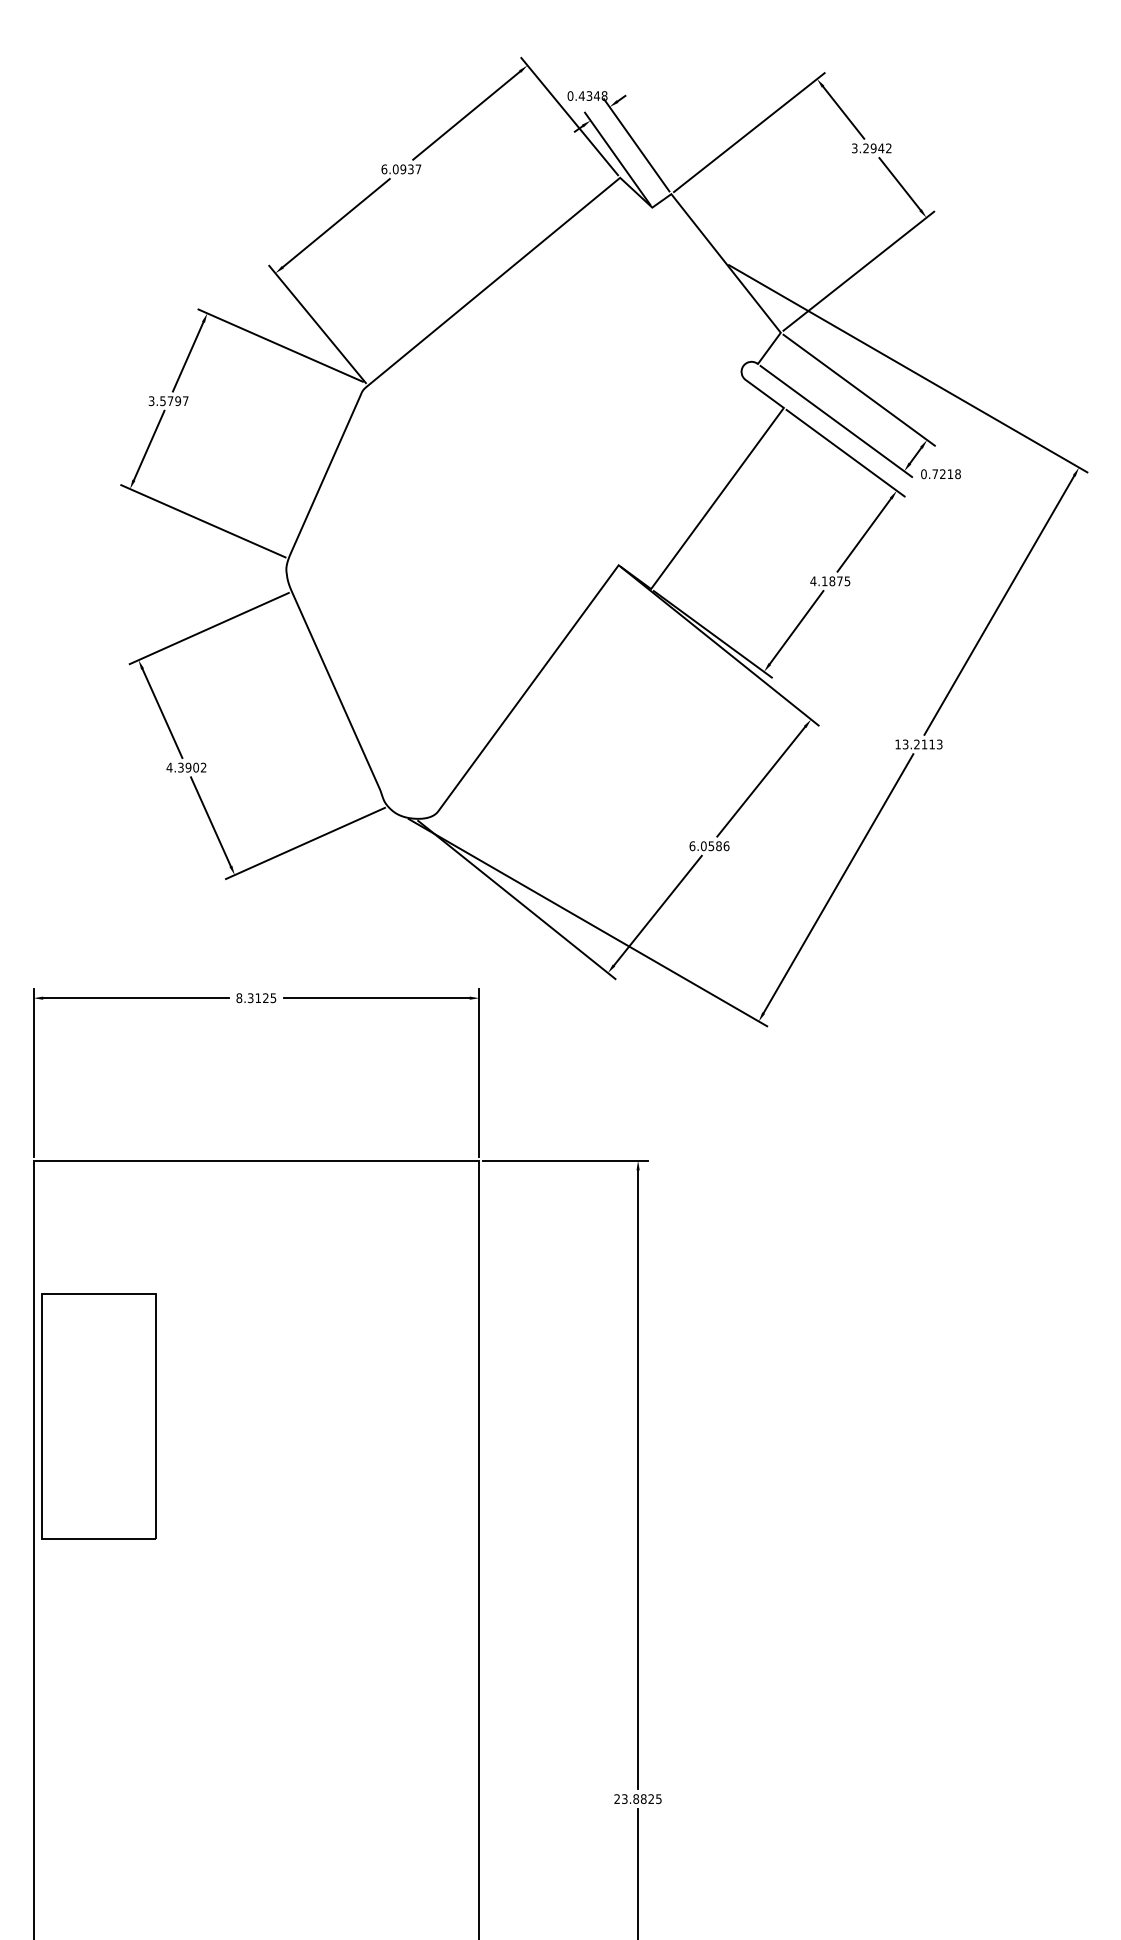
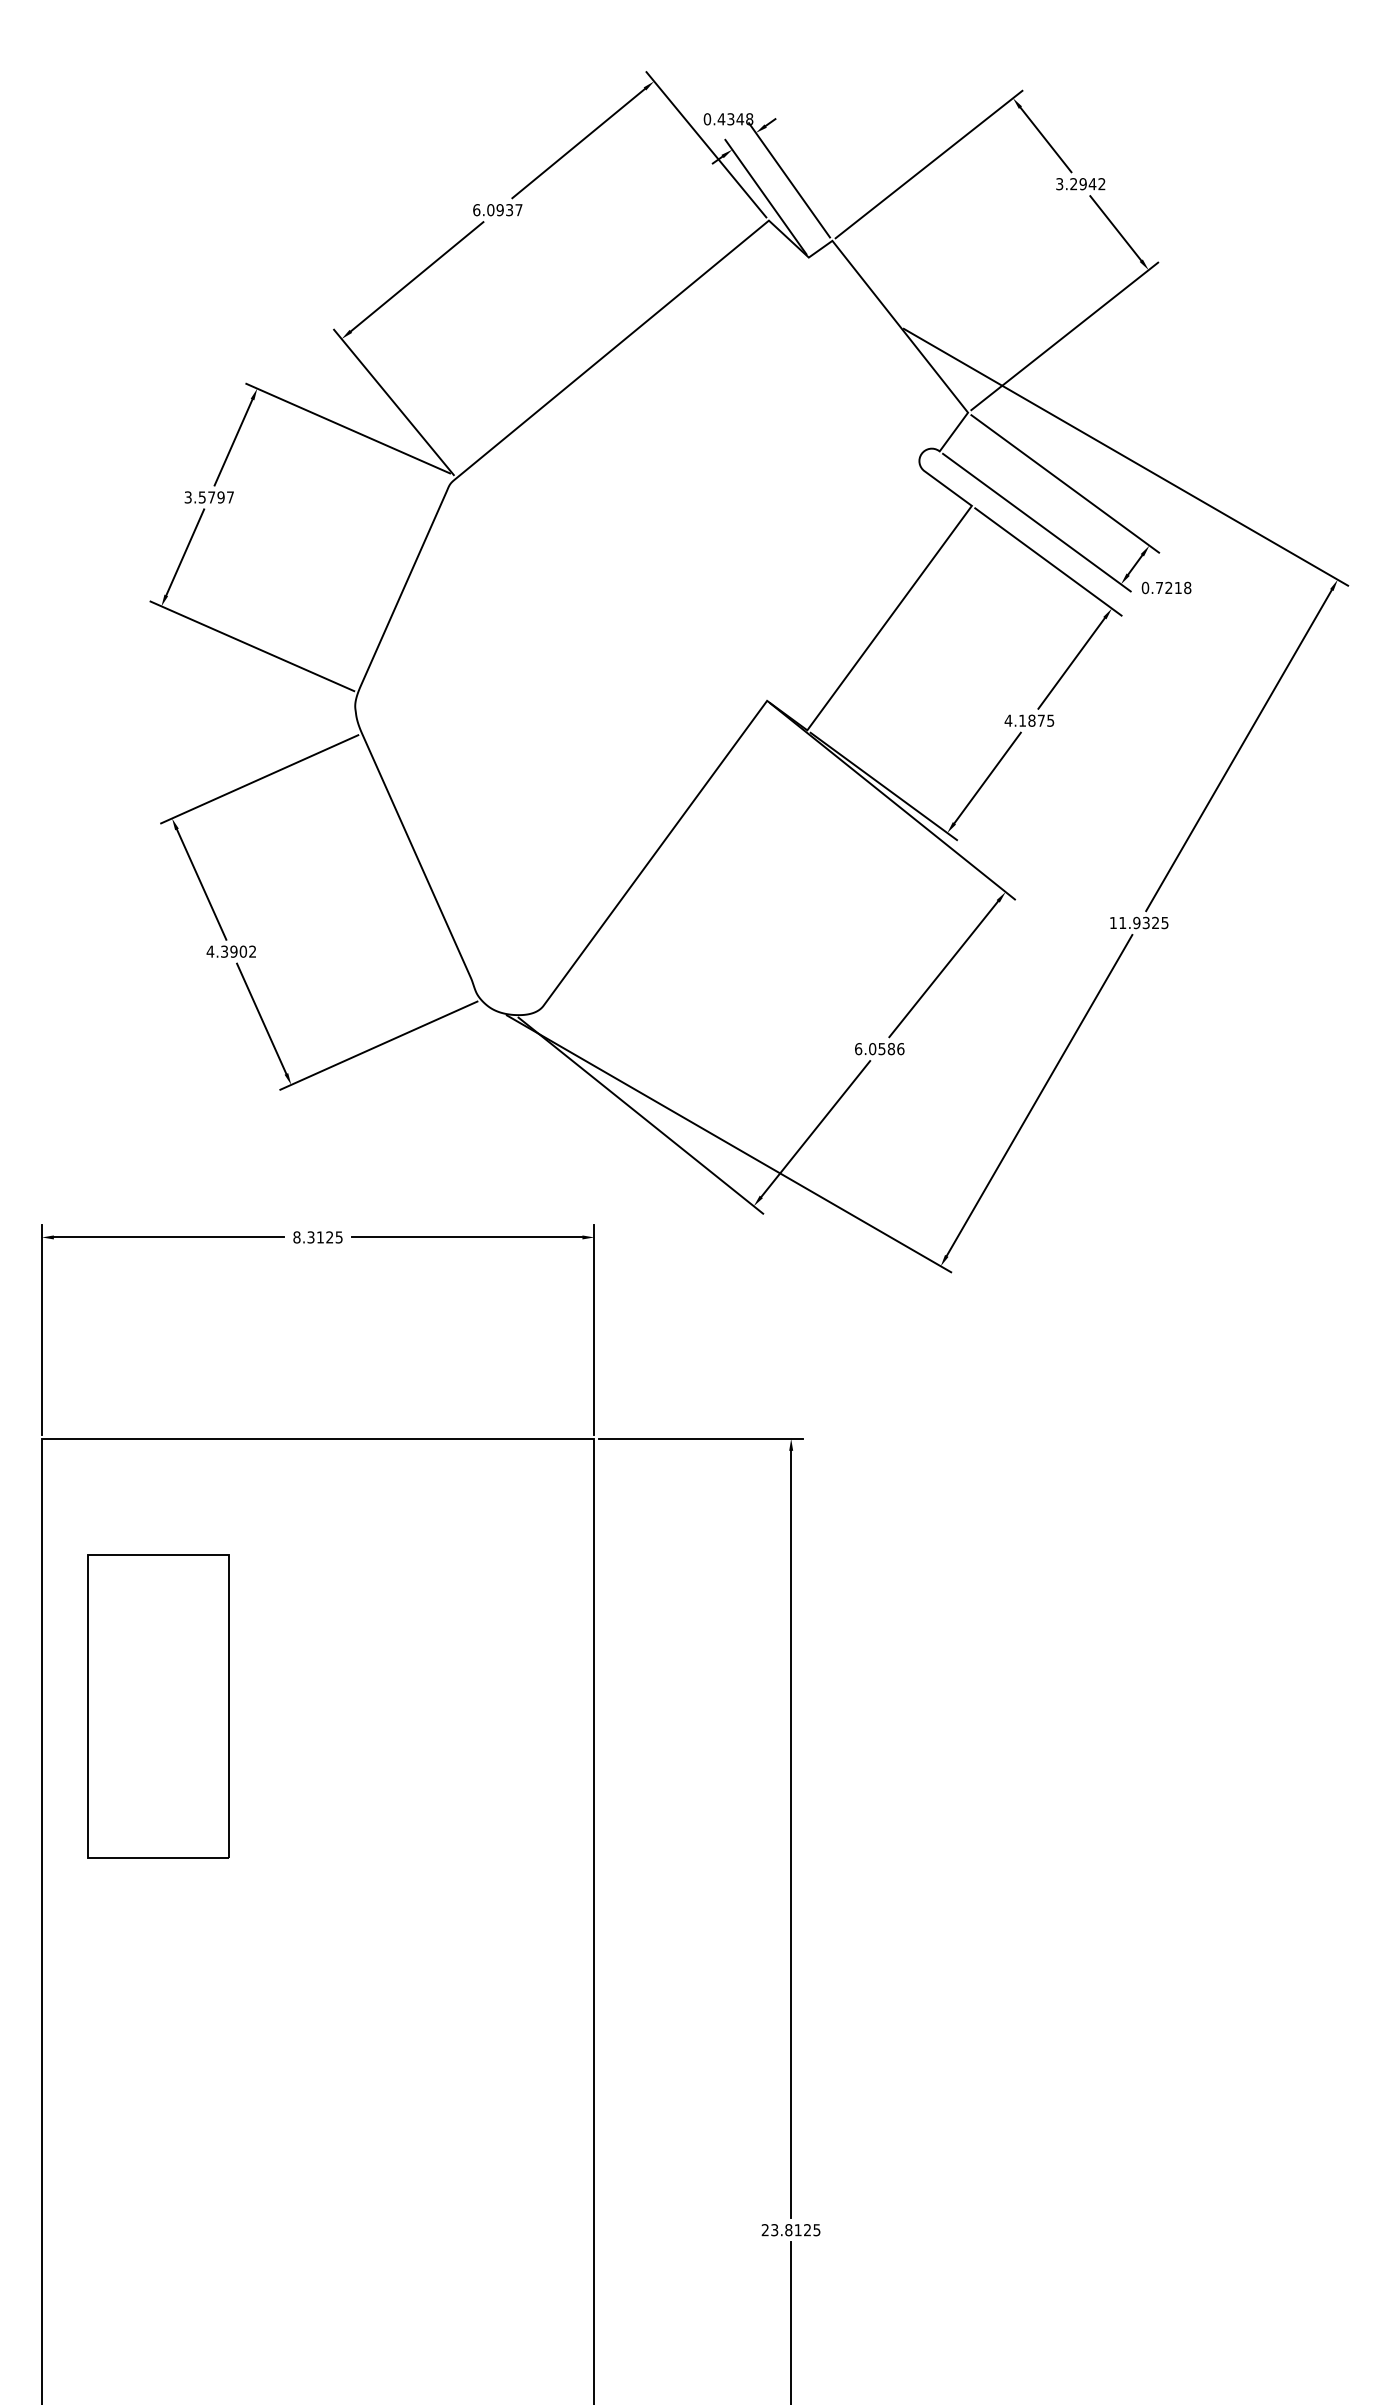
text: (922, 744) -> (1143, 922), 13.2113 -> 11.9325
part: (99, 1416) -> (158, 1706), moved
text: (643, 1799) -> (797, 2230), 23.8825 -> 23.8125

